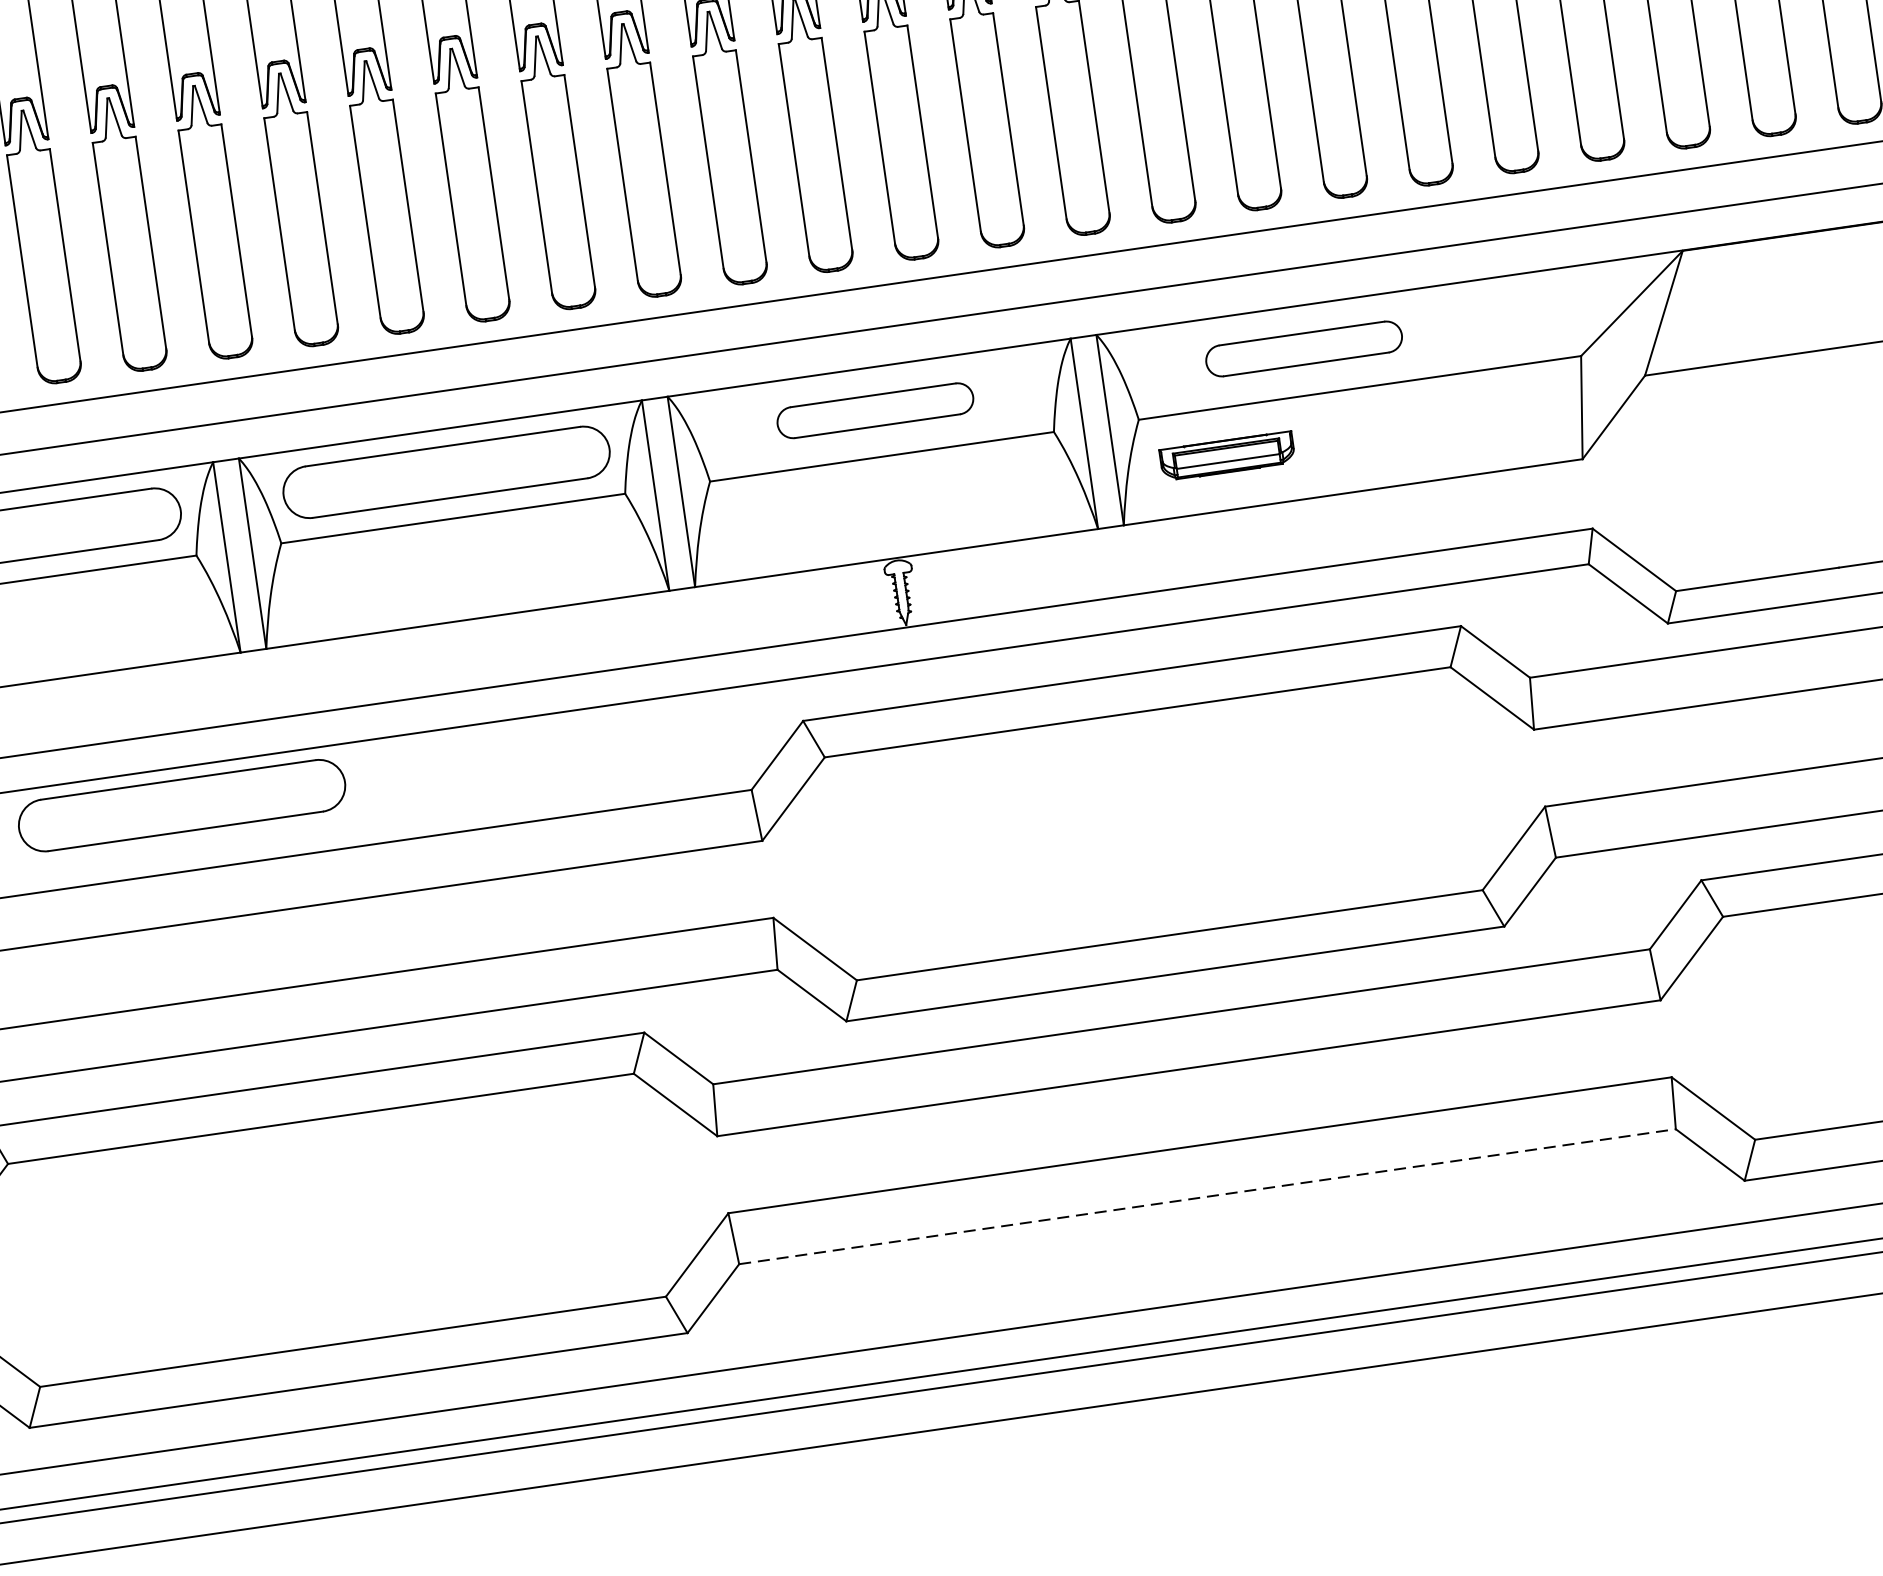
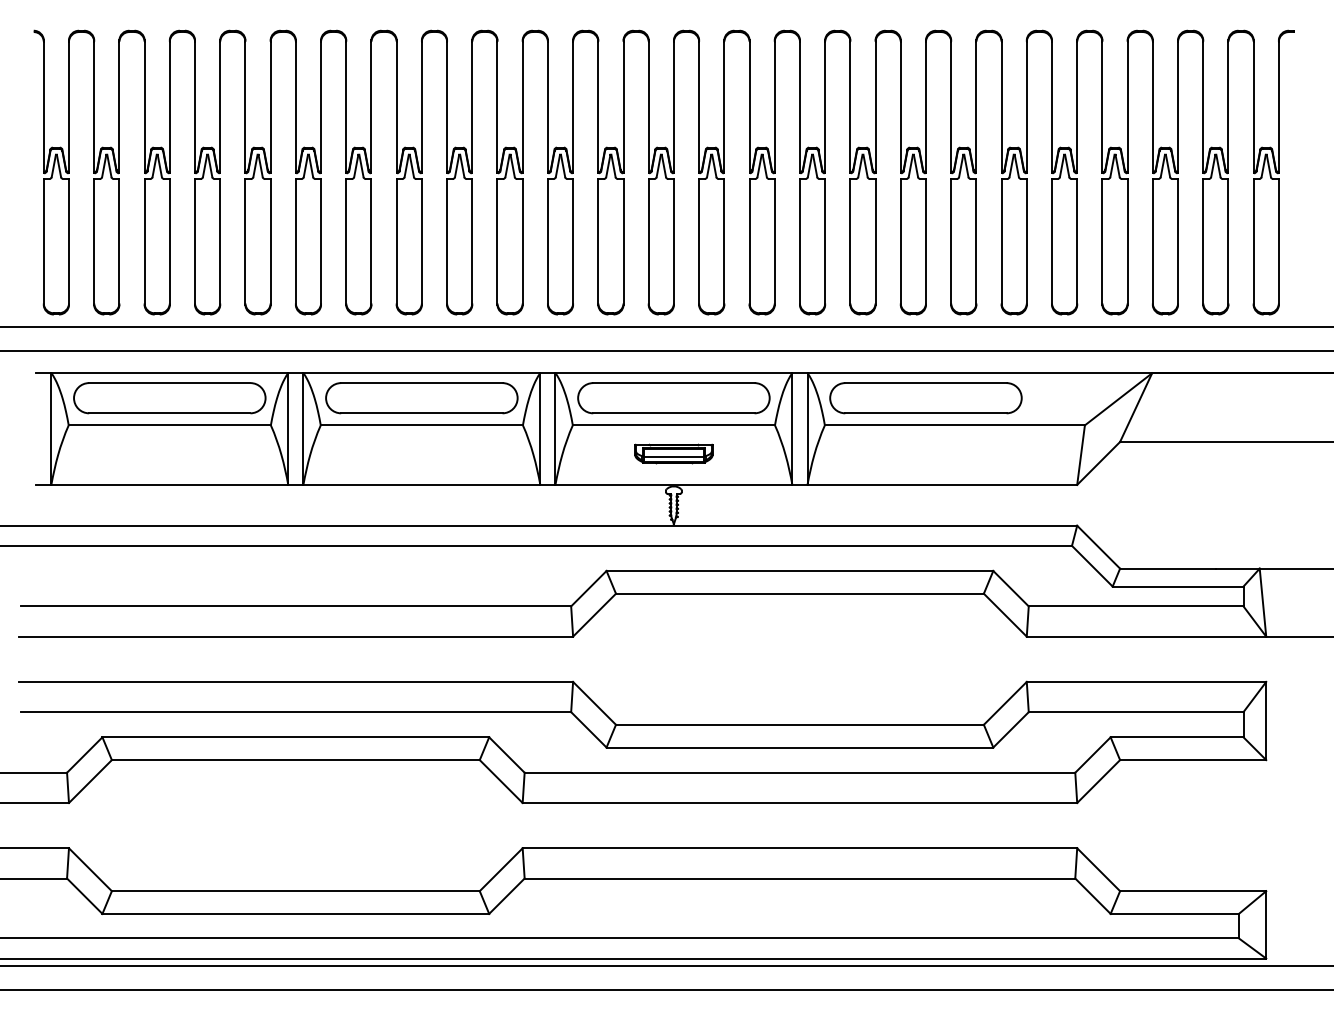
part: (1303, 349) -> (925, 398), size x1.67
part: (874, 411) -> (673, 398), size x1.67
part: (1226, 455) -> (673, 453), moved
part: (181, 806) -> (241, 568), removed
line: (1208, 1196) -> (800, 878), dashed -> solid

